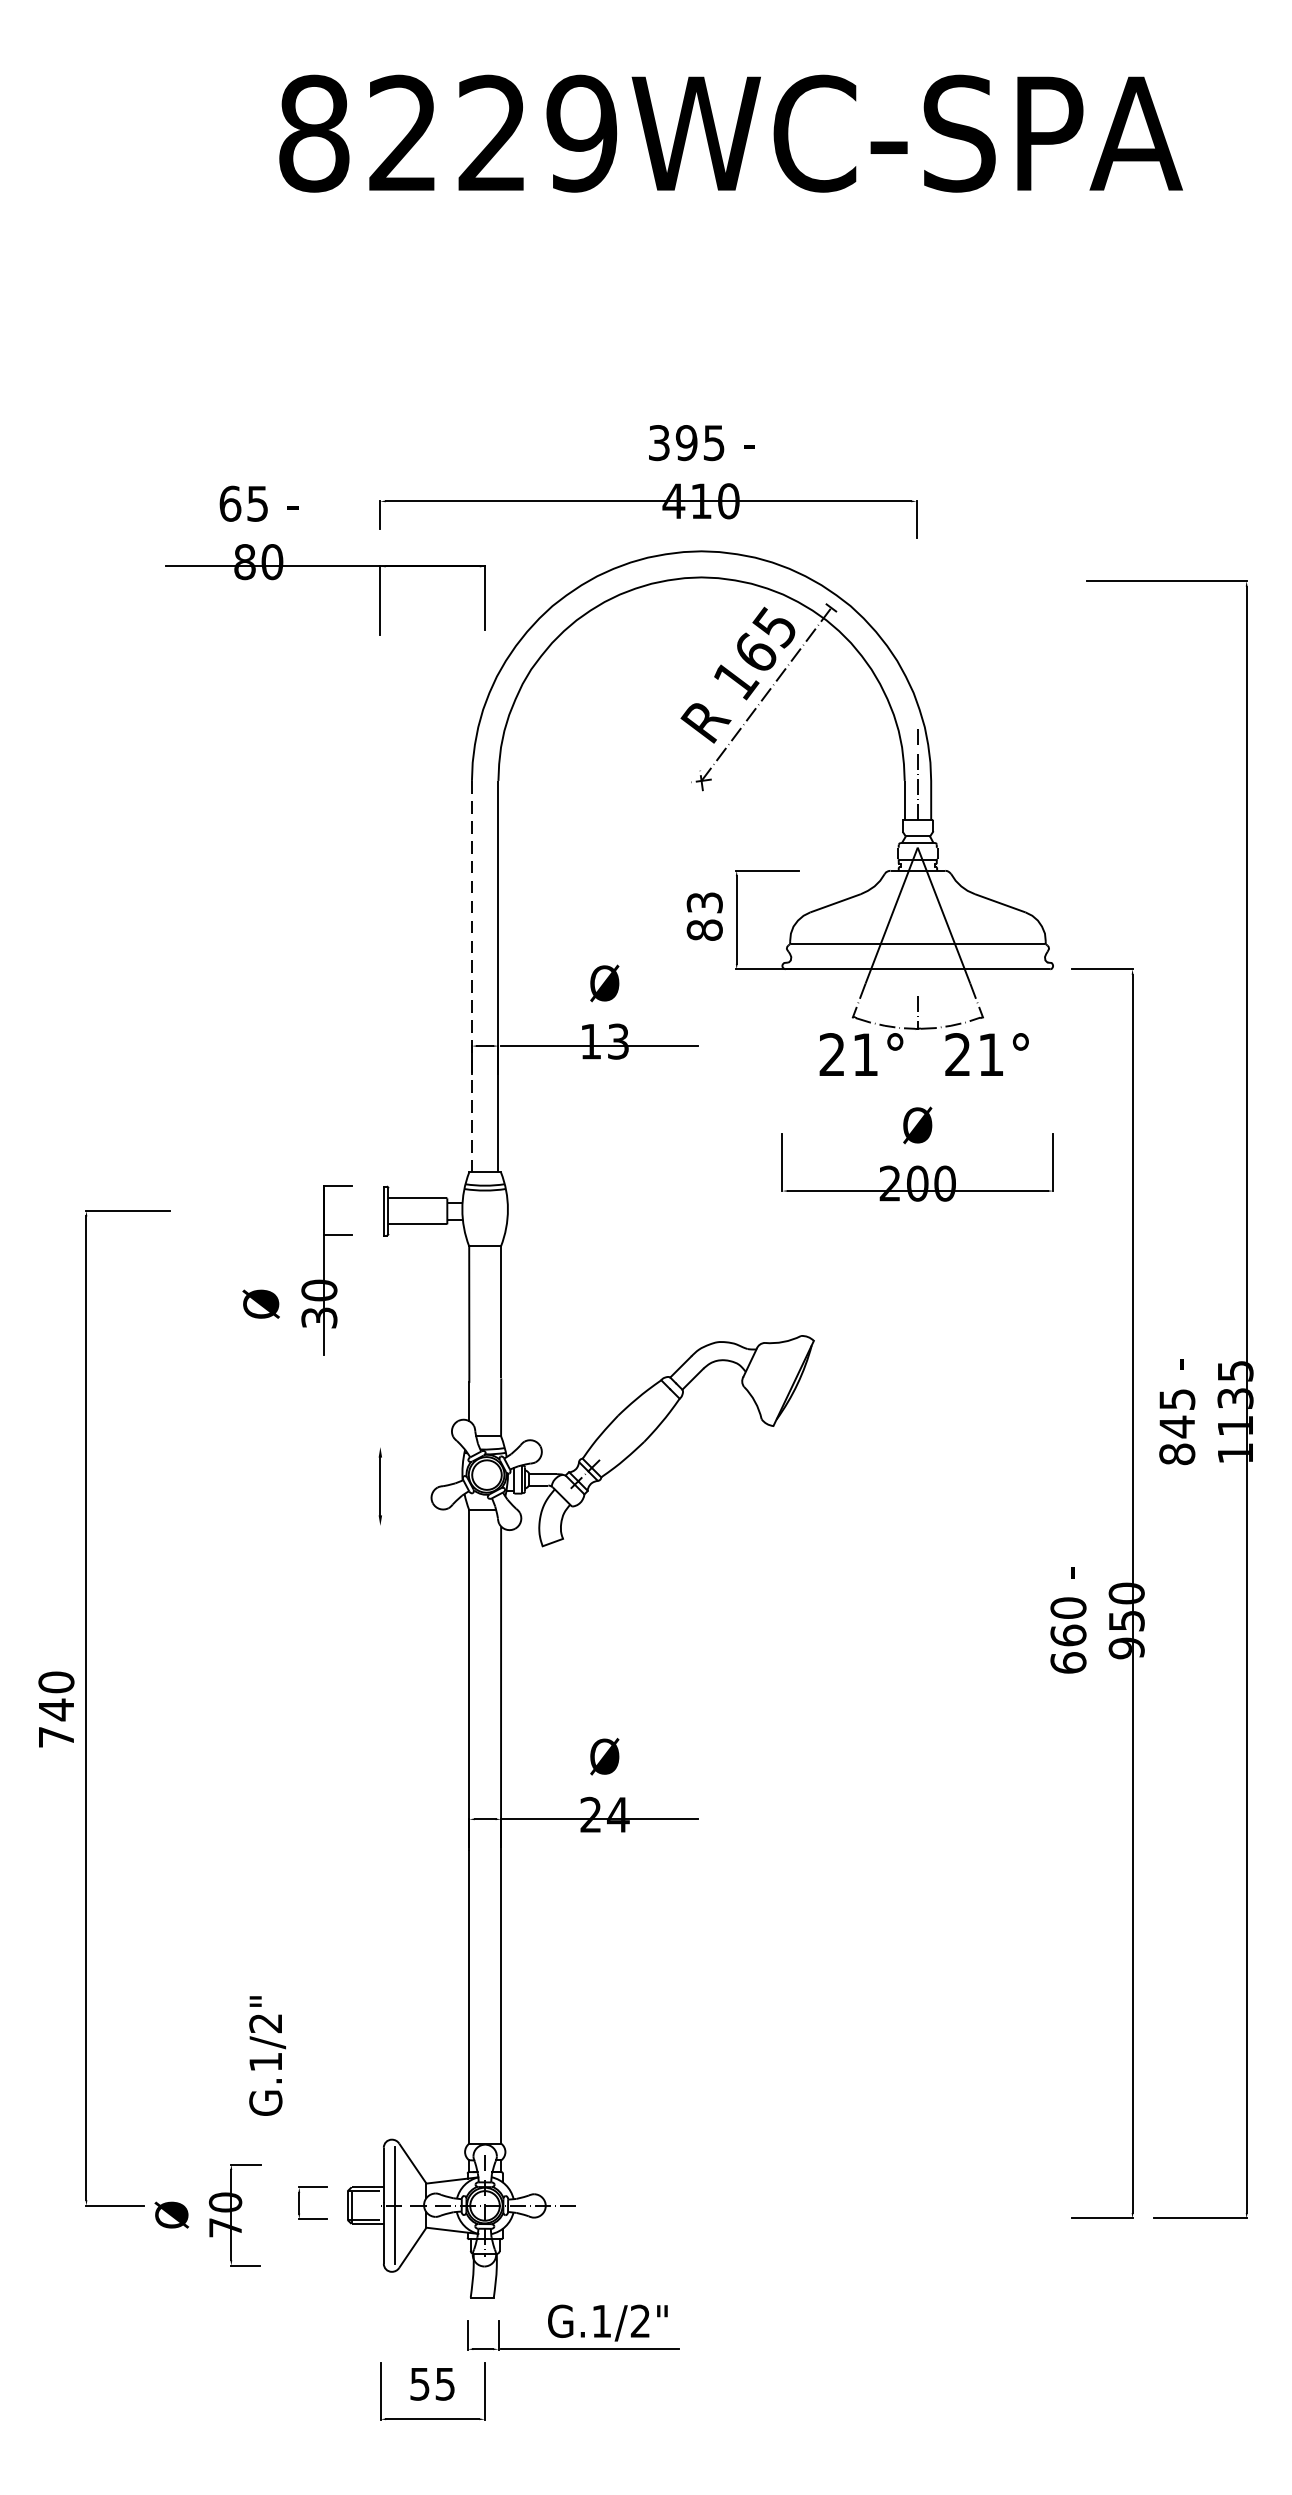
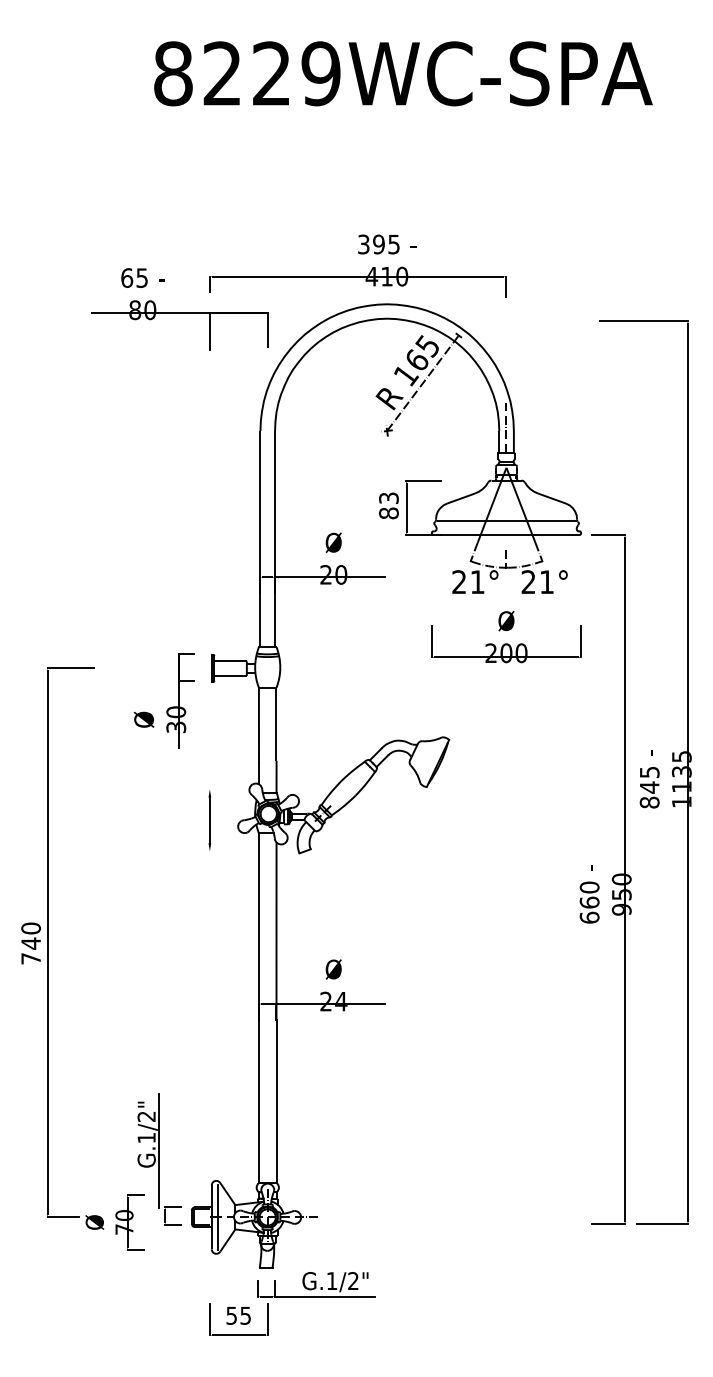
line: (472, 975) -> (260, 538), dashed -> solid
text: (604, 1040) -> (333, 574), 13 -> 20
part: (379, 1486) -> (209, 820), size x1.43
line: (287, 2084) -> (158, 1150), added

